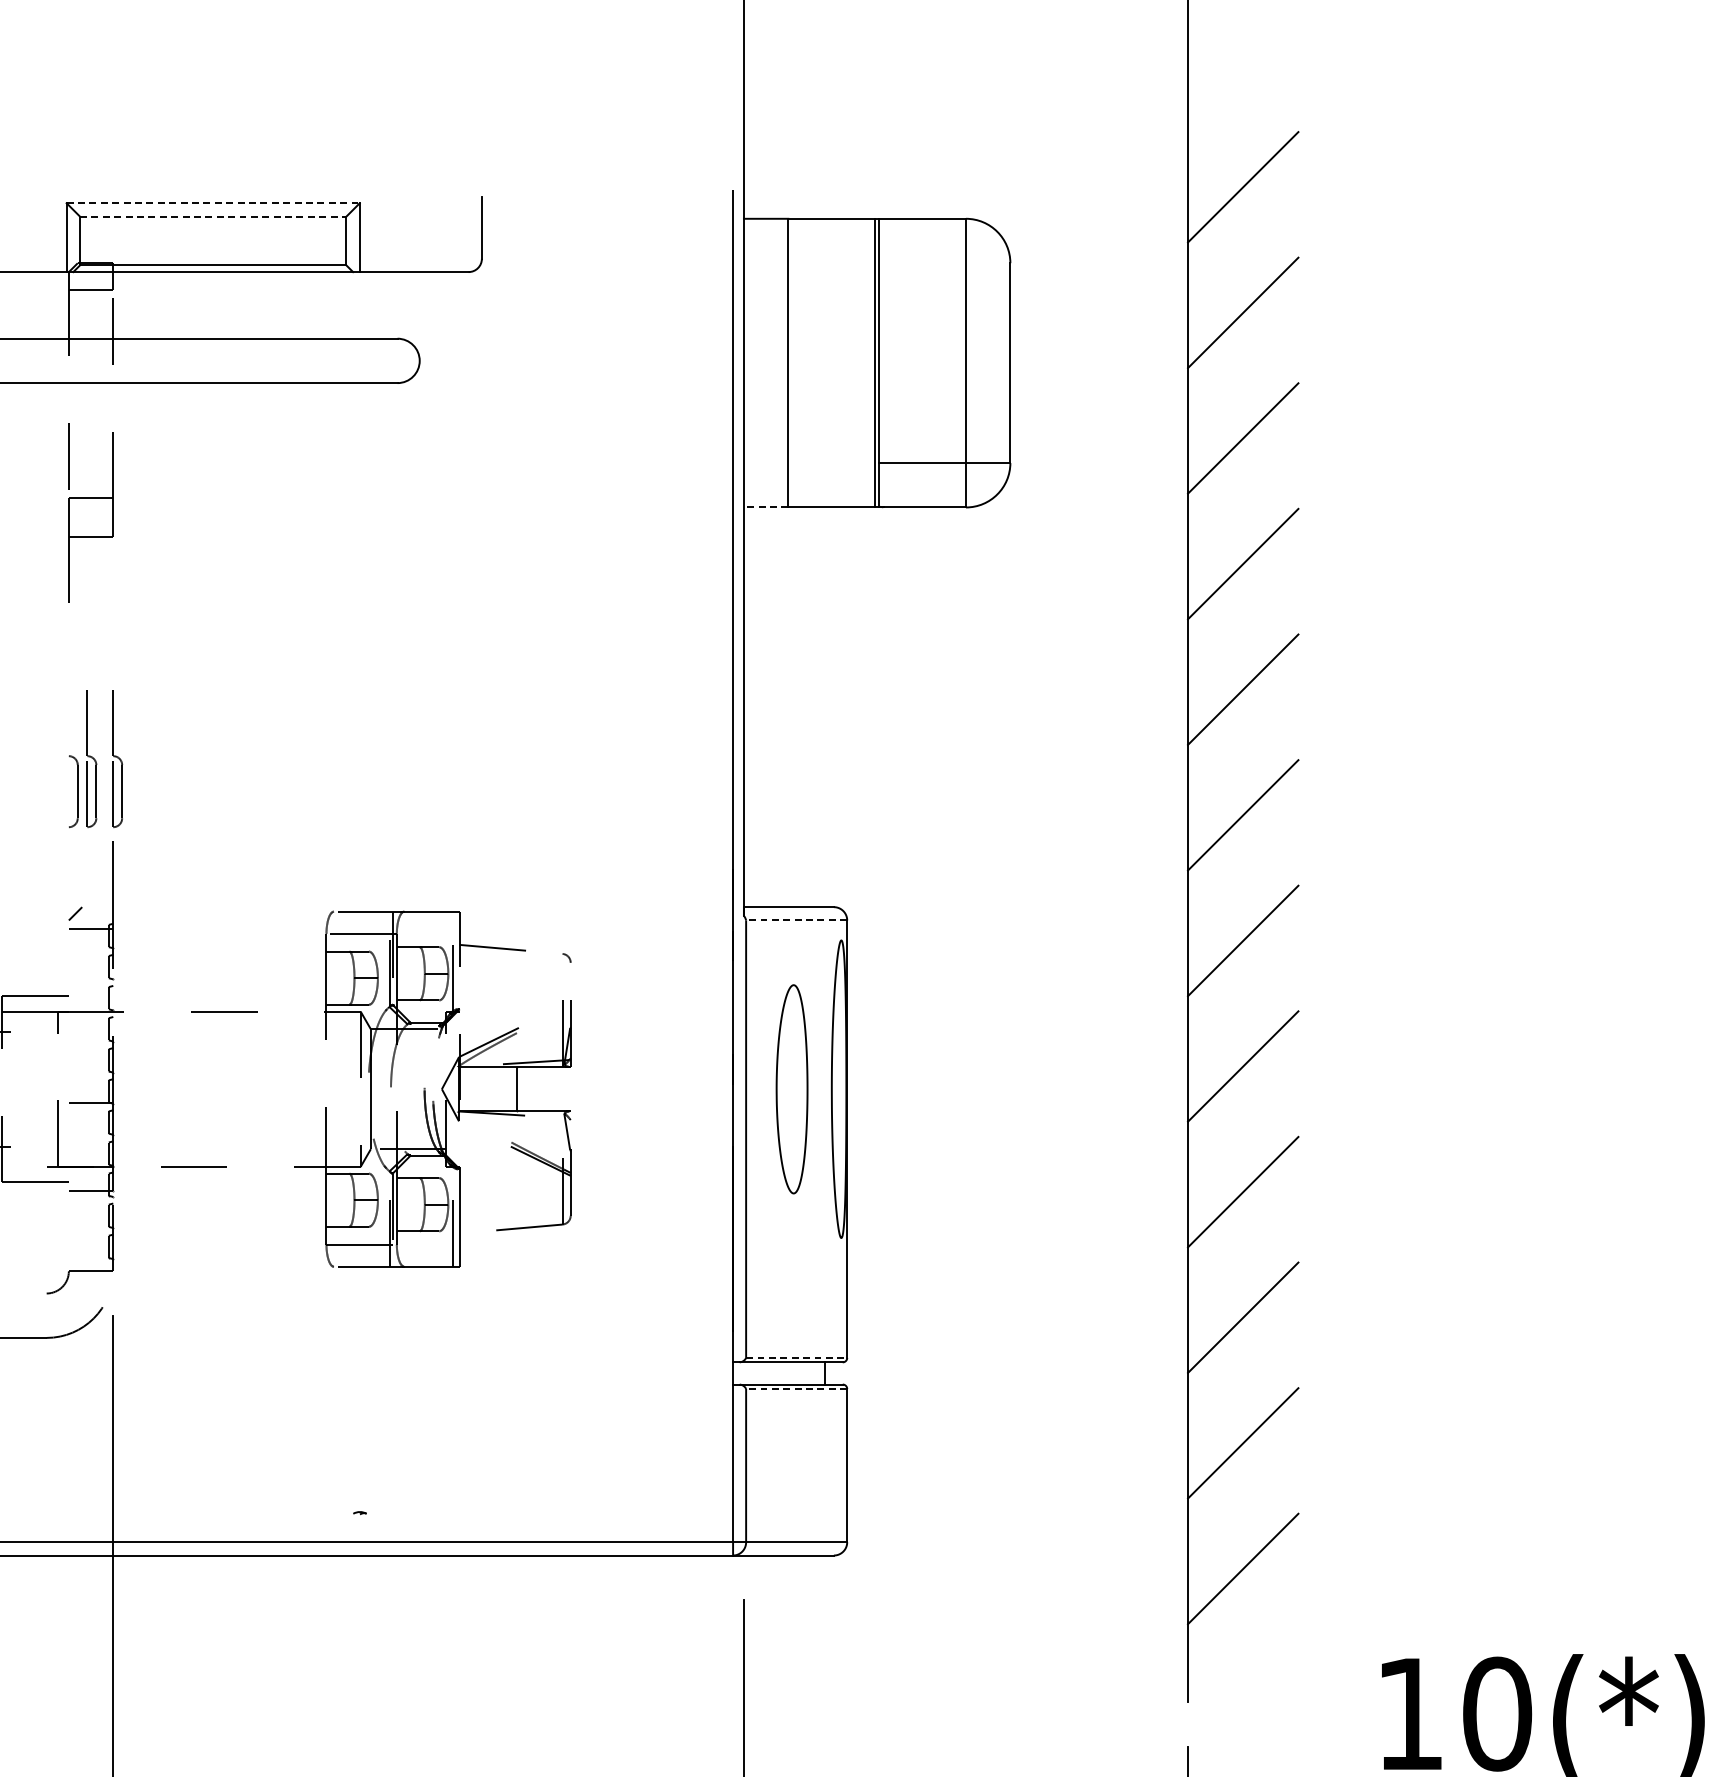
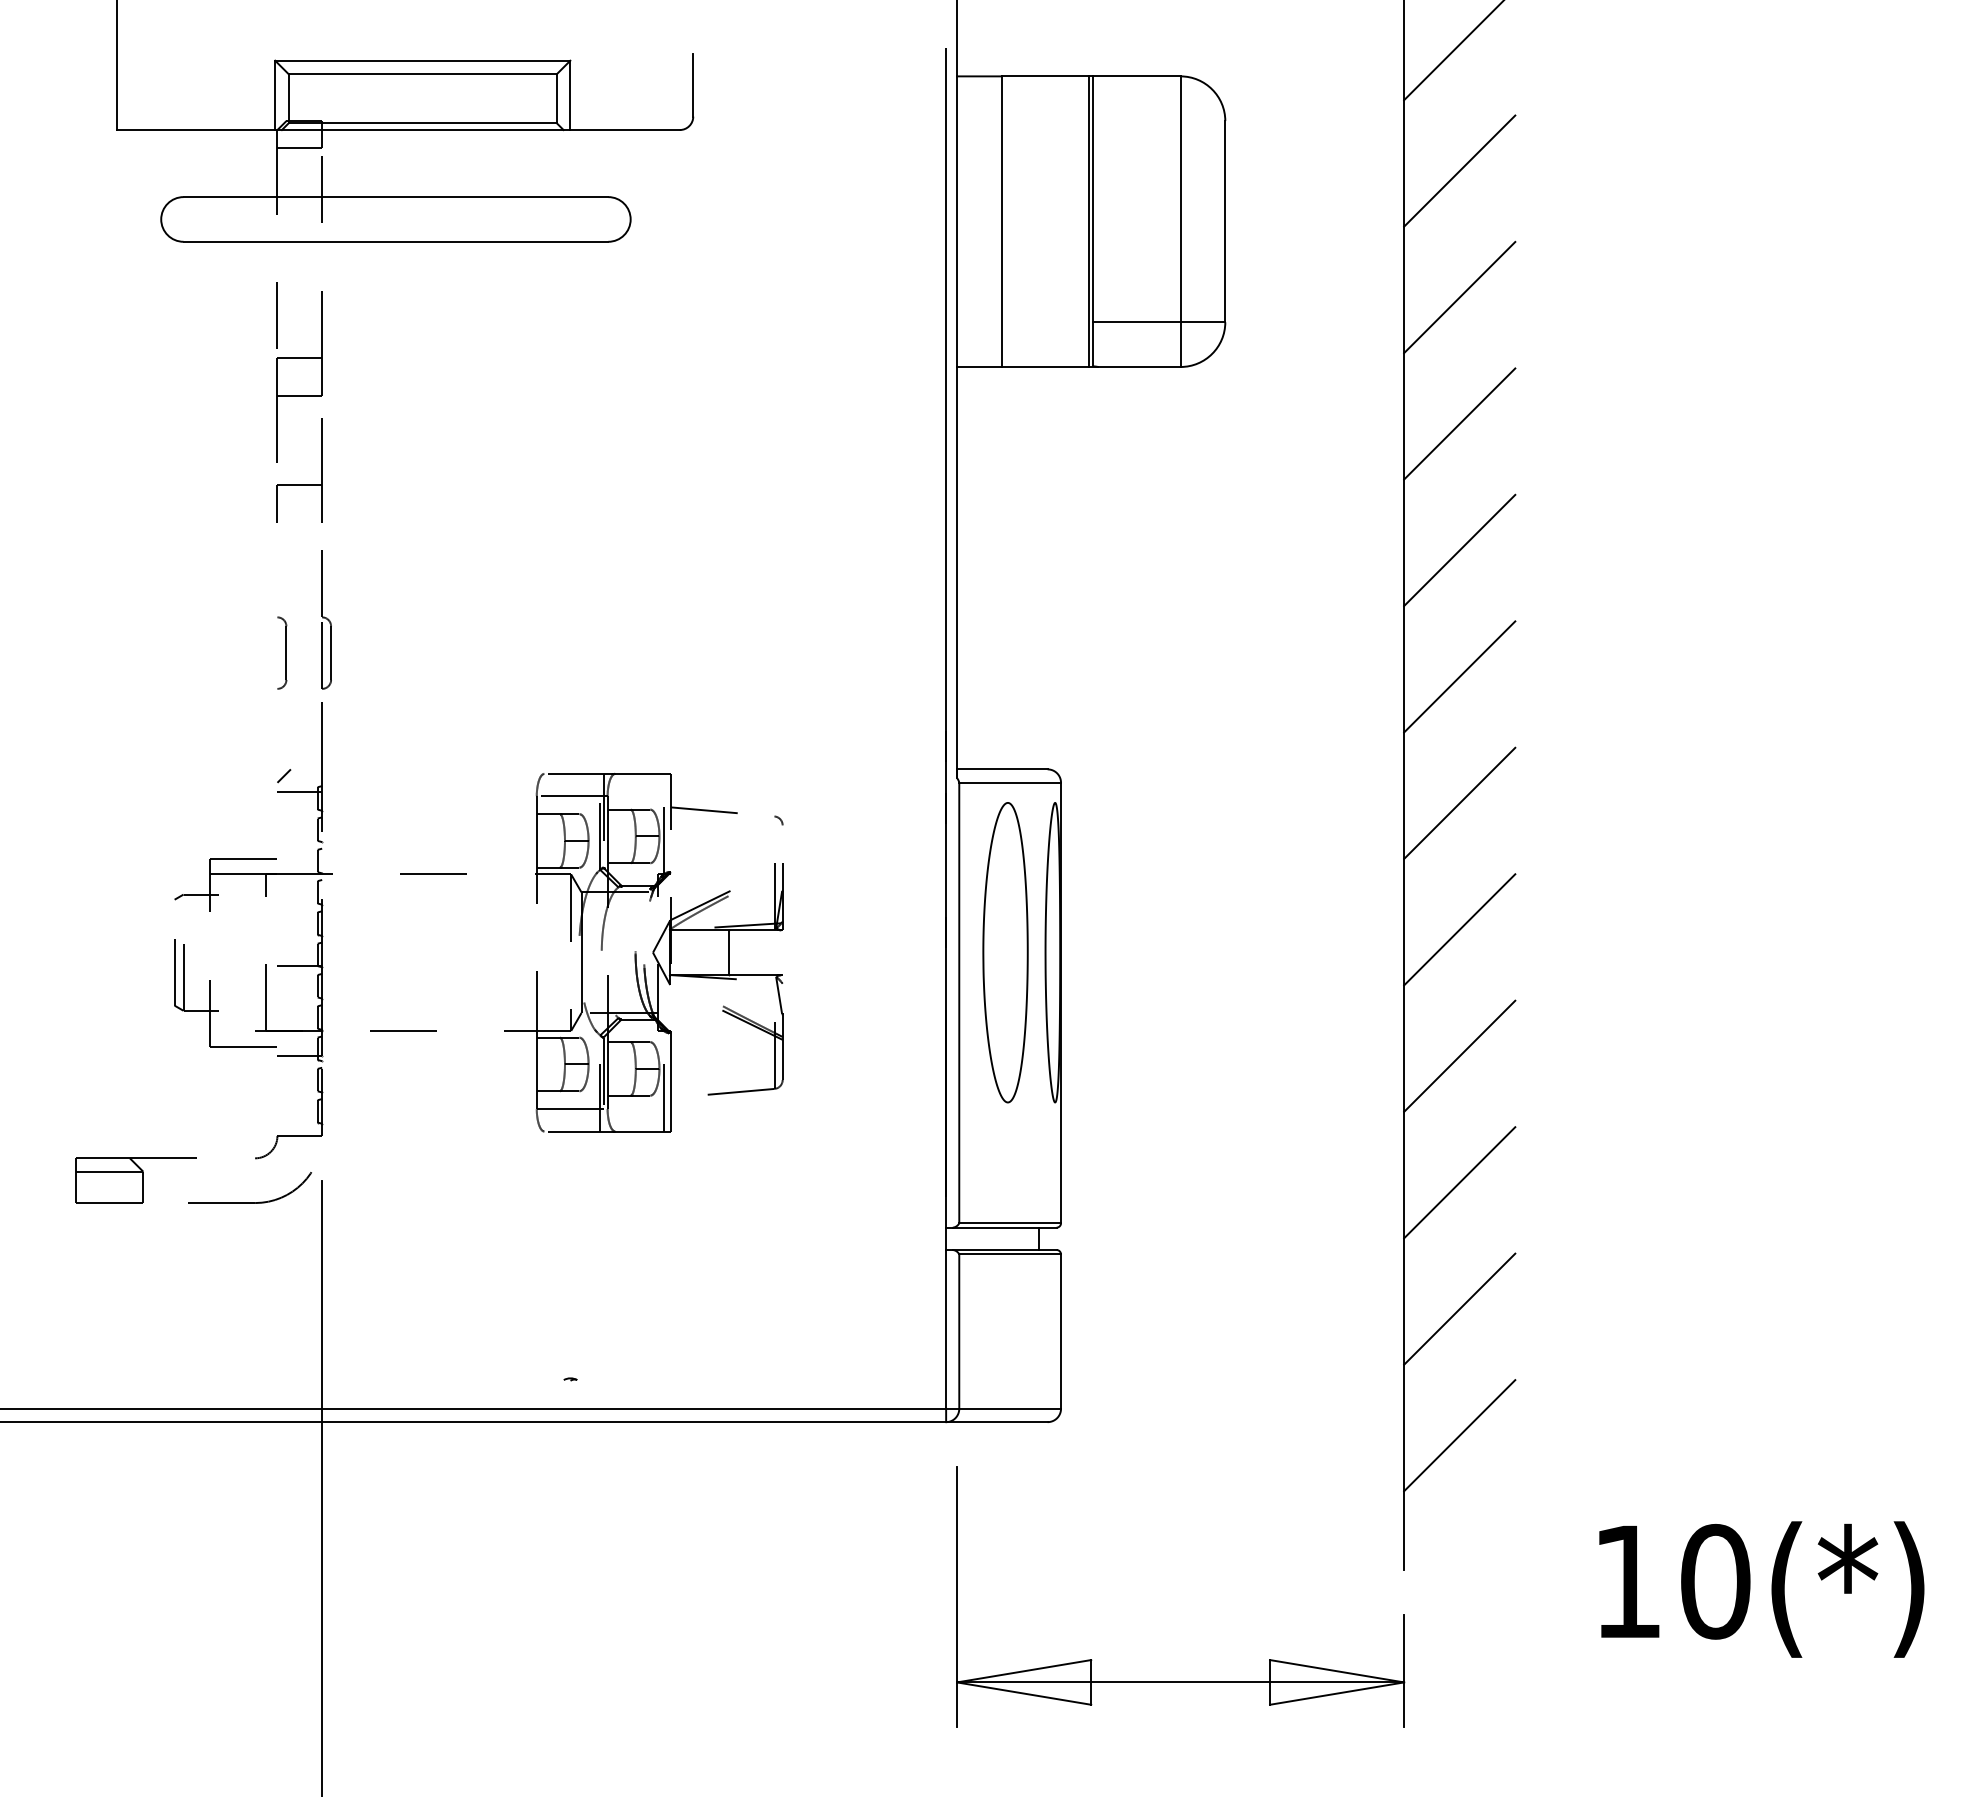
line: (212, 203) -> (422, 60), dashed -> solid
line: (213, 216) -> (423, 74), dashed -> solid
line: (765, 507) -> (978, 367), dashed -> solid
part: (90, 624) -> (299, 484), added
part: (91, 758) -> (300, 619), removed
line: (797, 920) -> (1010, 782), dashed -> solid
part: (792, 1089) -> (1005, 952), size x1.43
line: (797, 1358) -> (1010, 1223), dashed -> solid
line: (797, 1389) -> (1010, 1254), dashed -> solid

